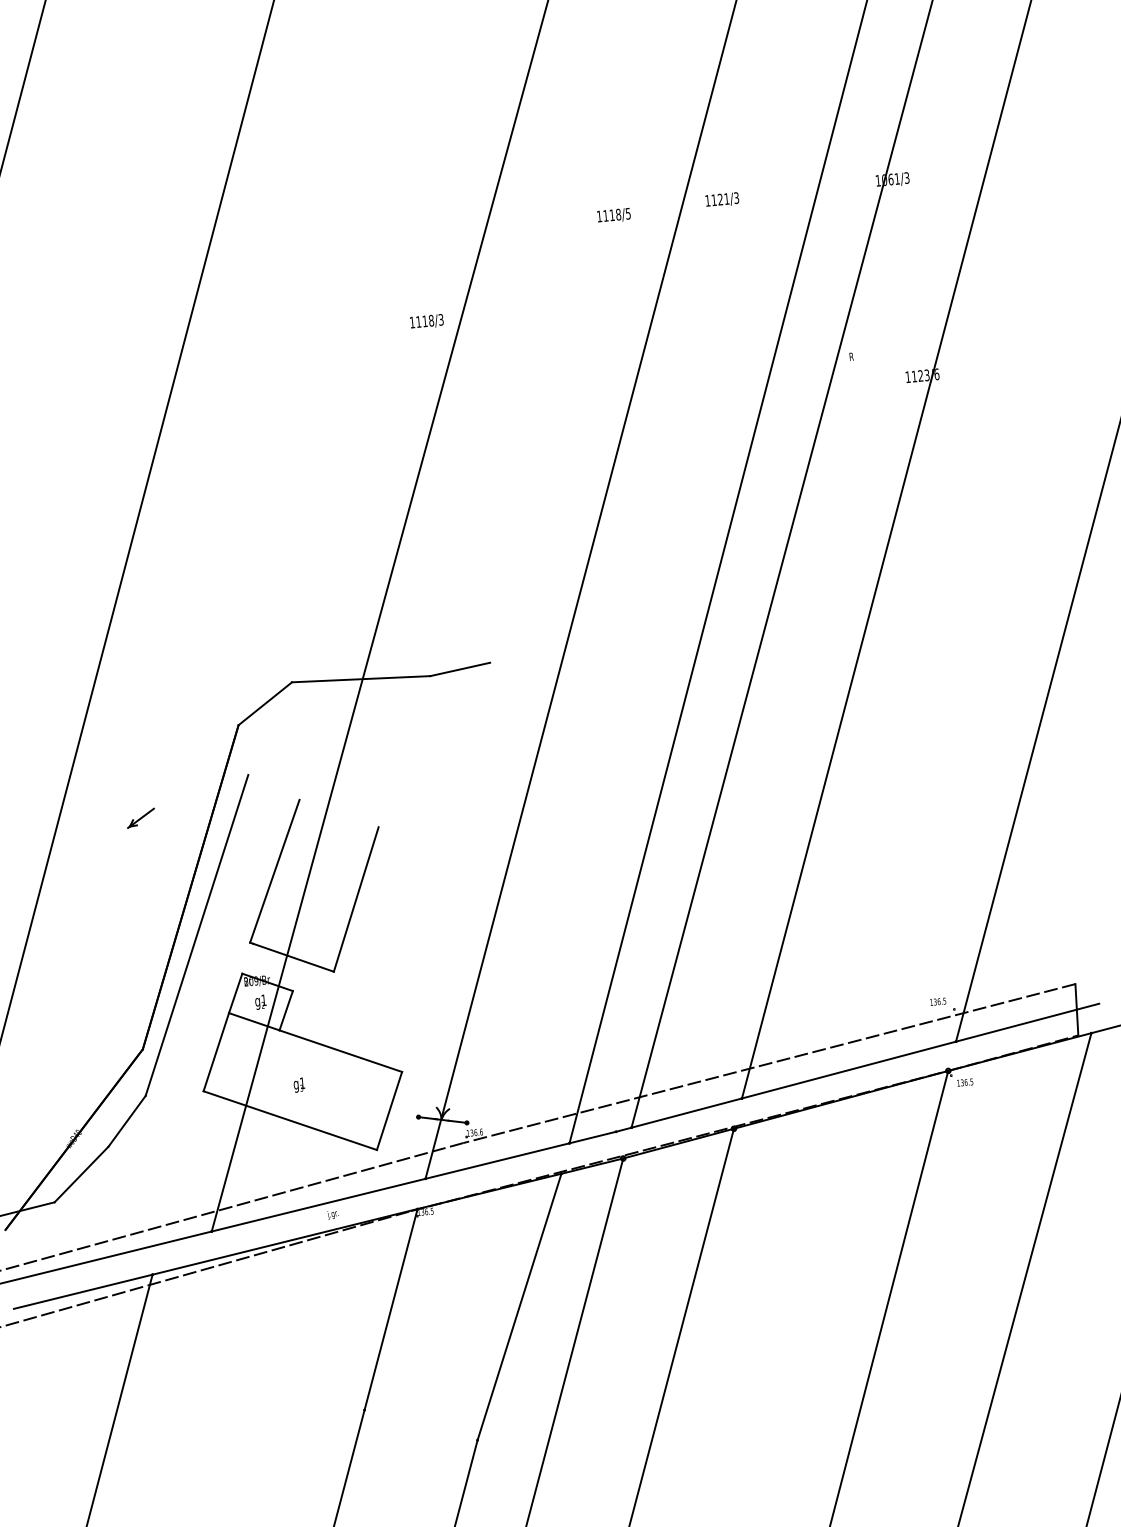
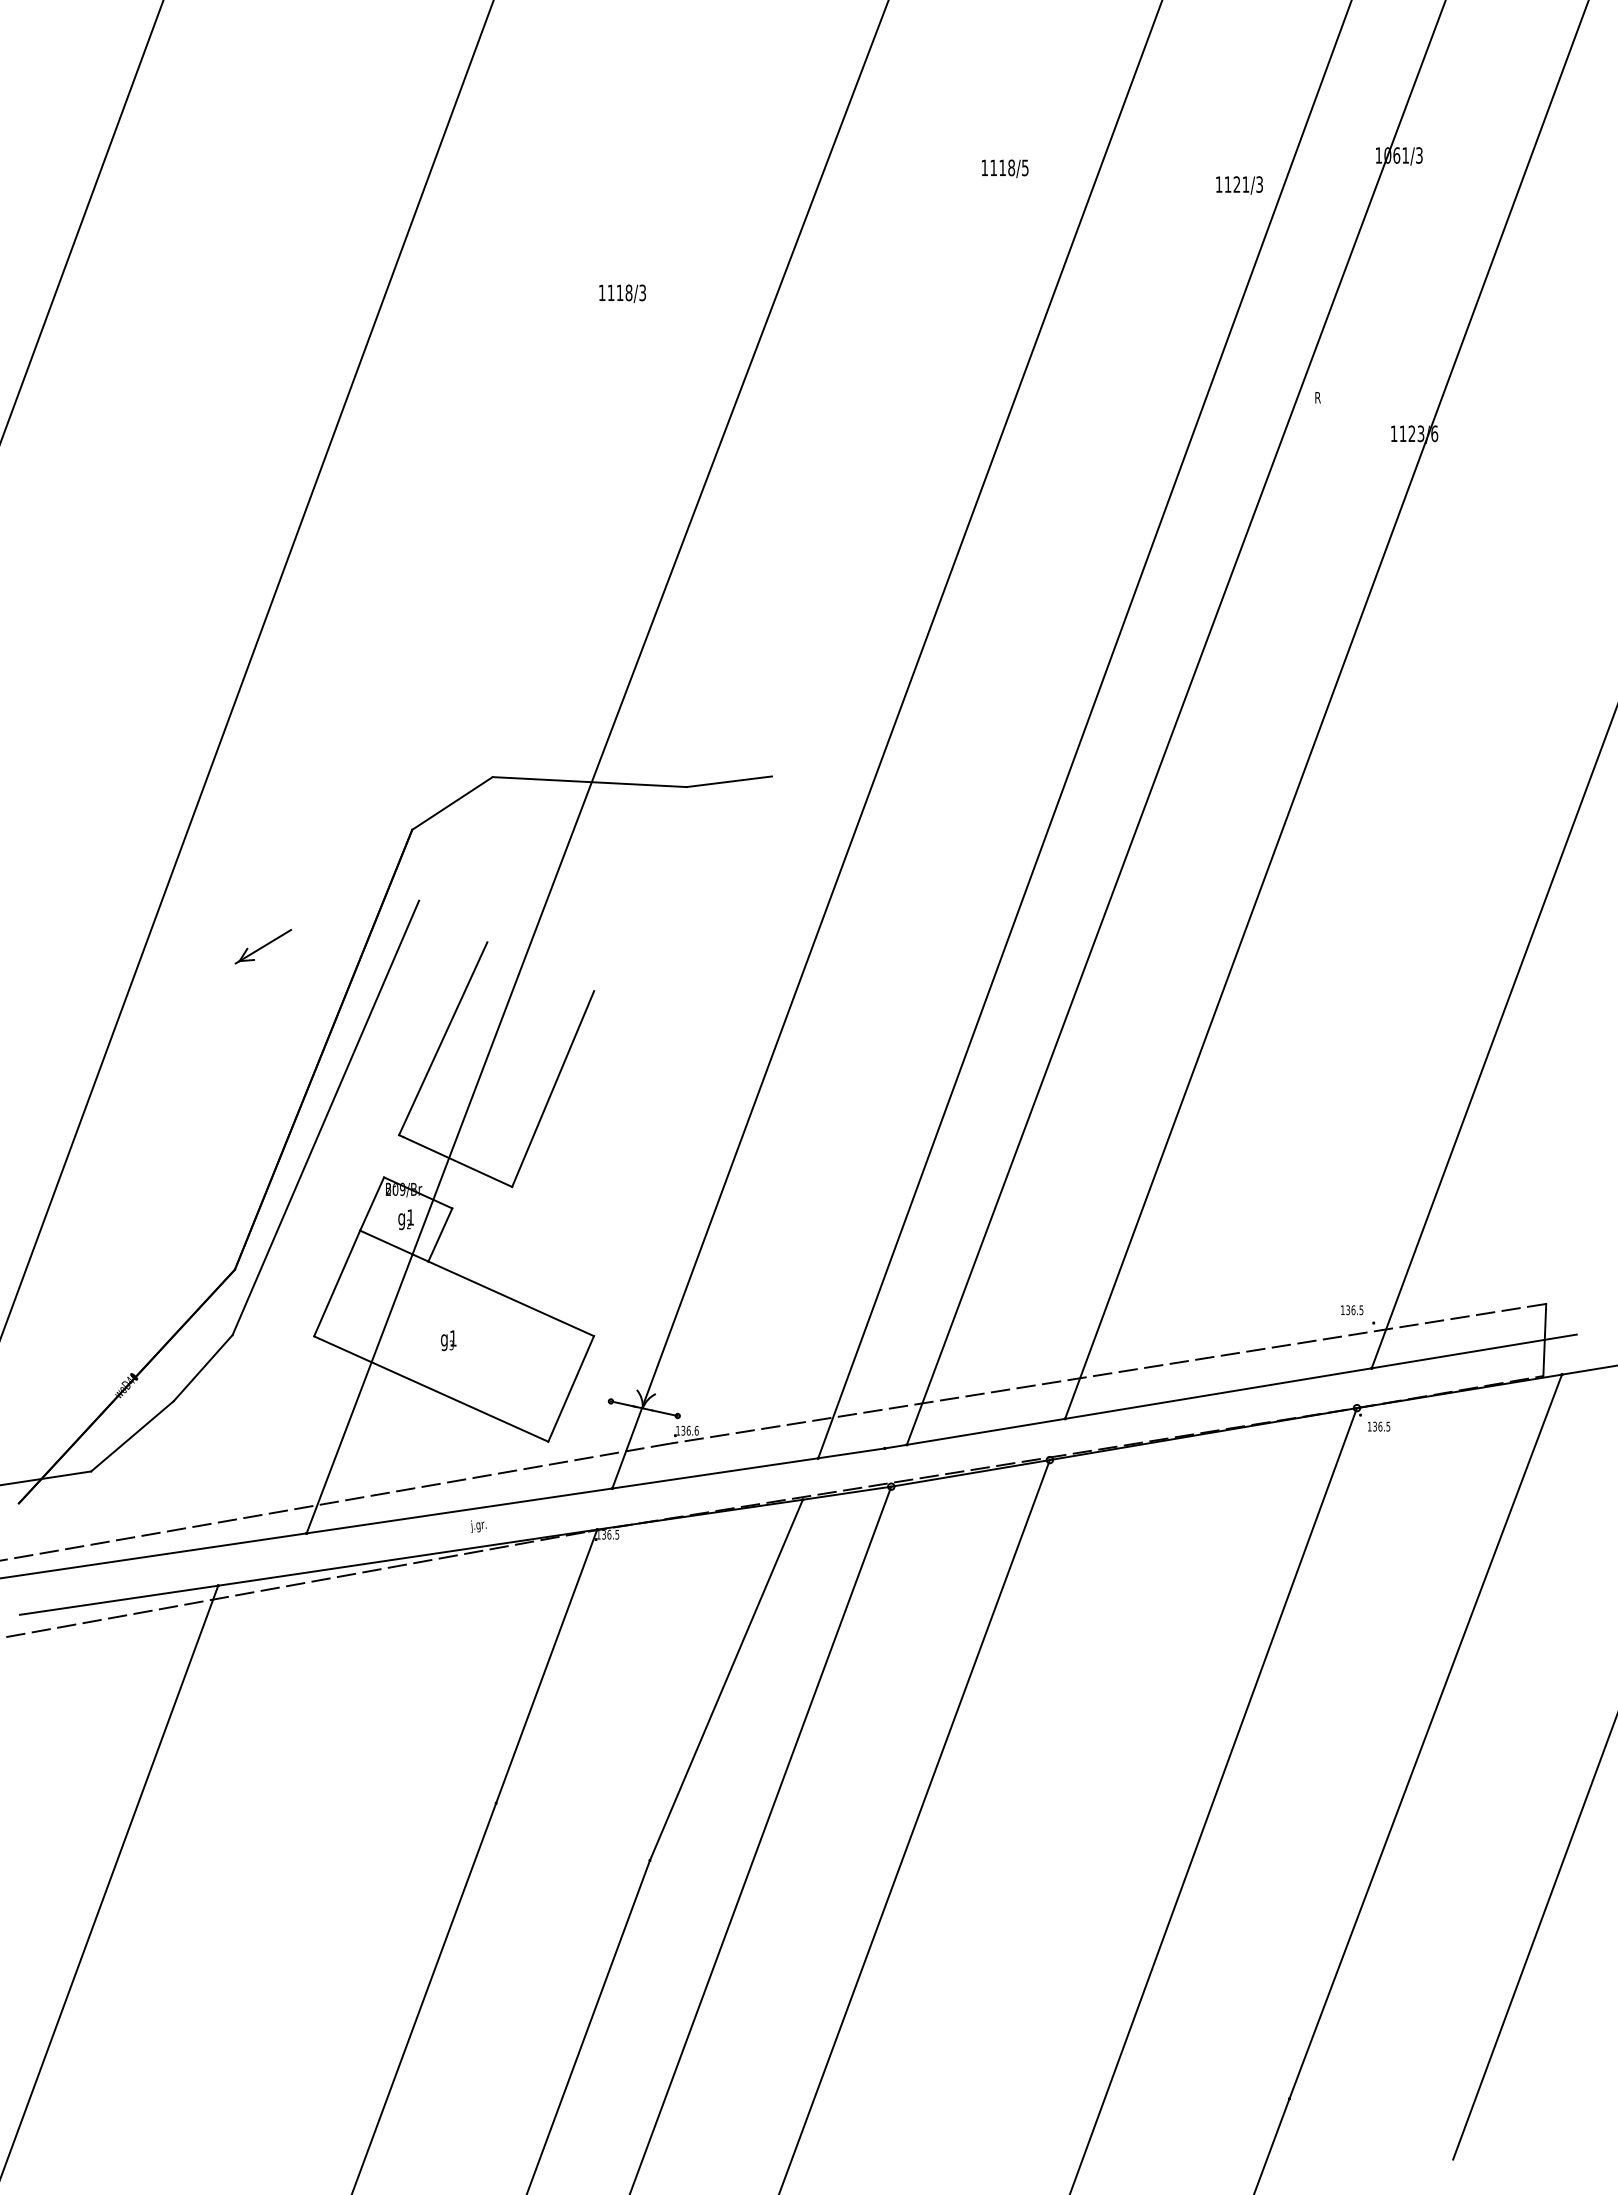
text: (722, 200) -> (1239, 185), moved
text: (426, 321) -> (622, 293), moved
part: (141, 818) -> (263, 946), size x1.43

